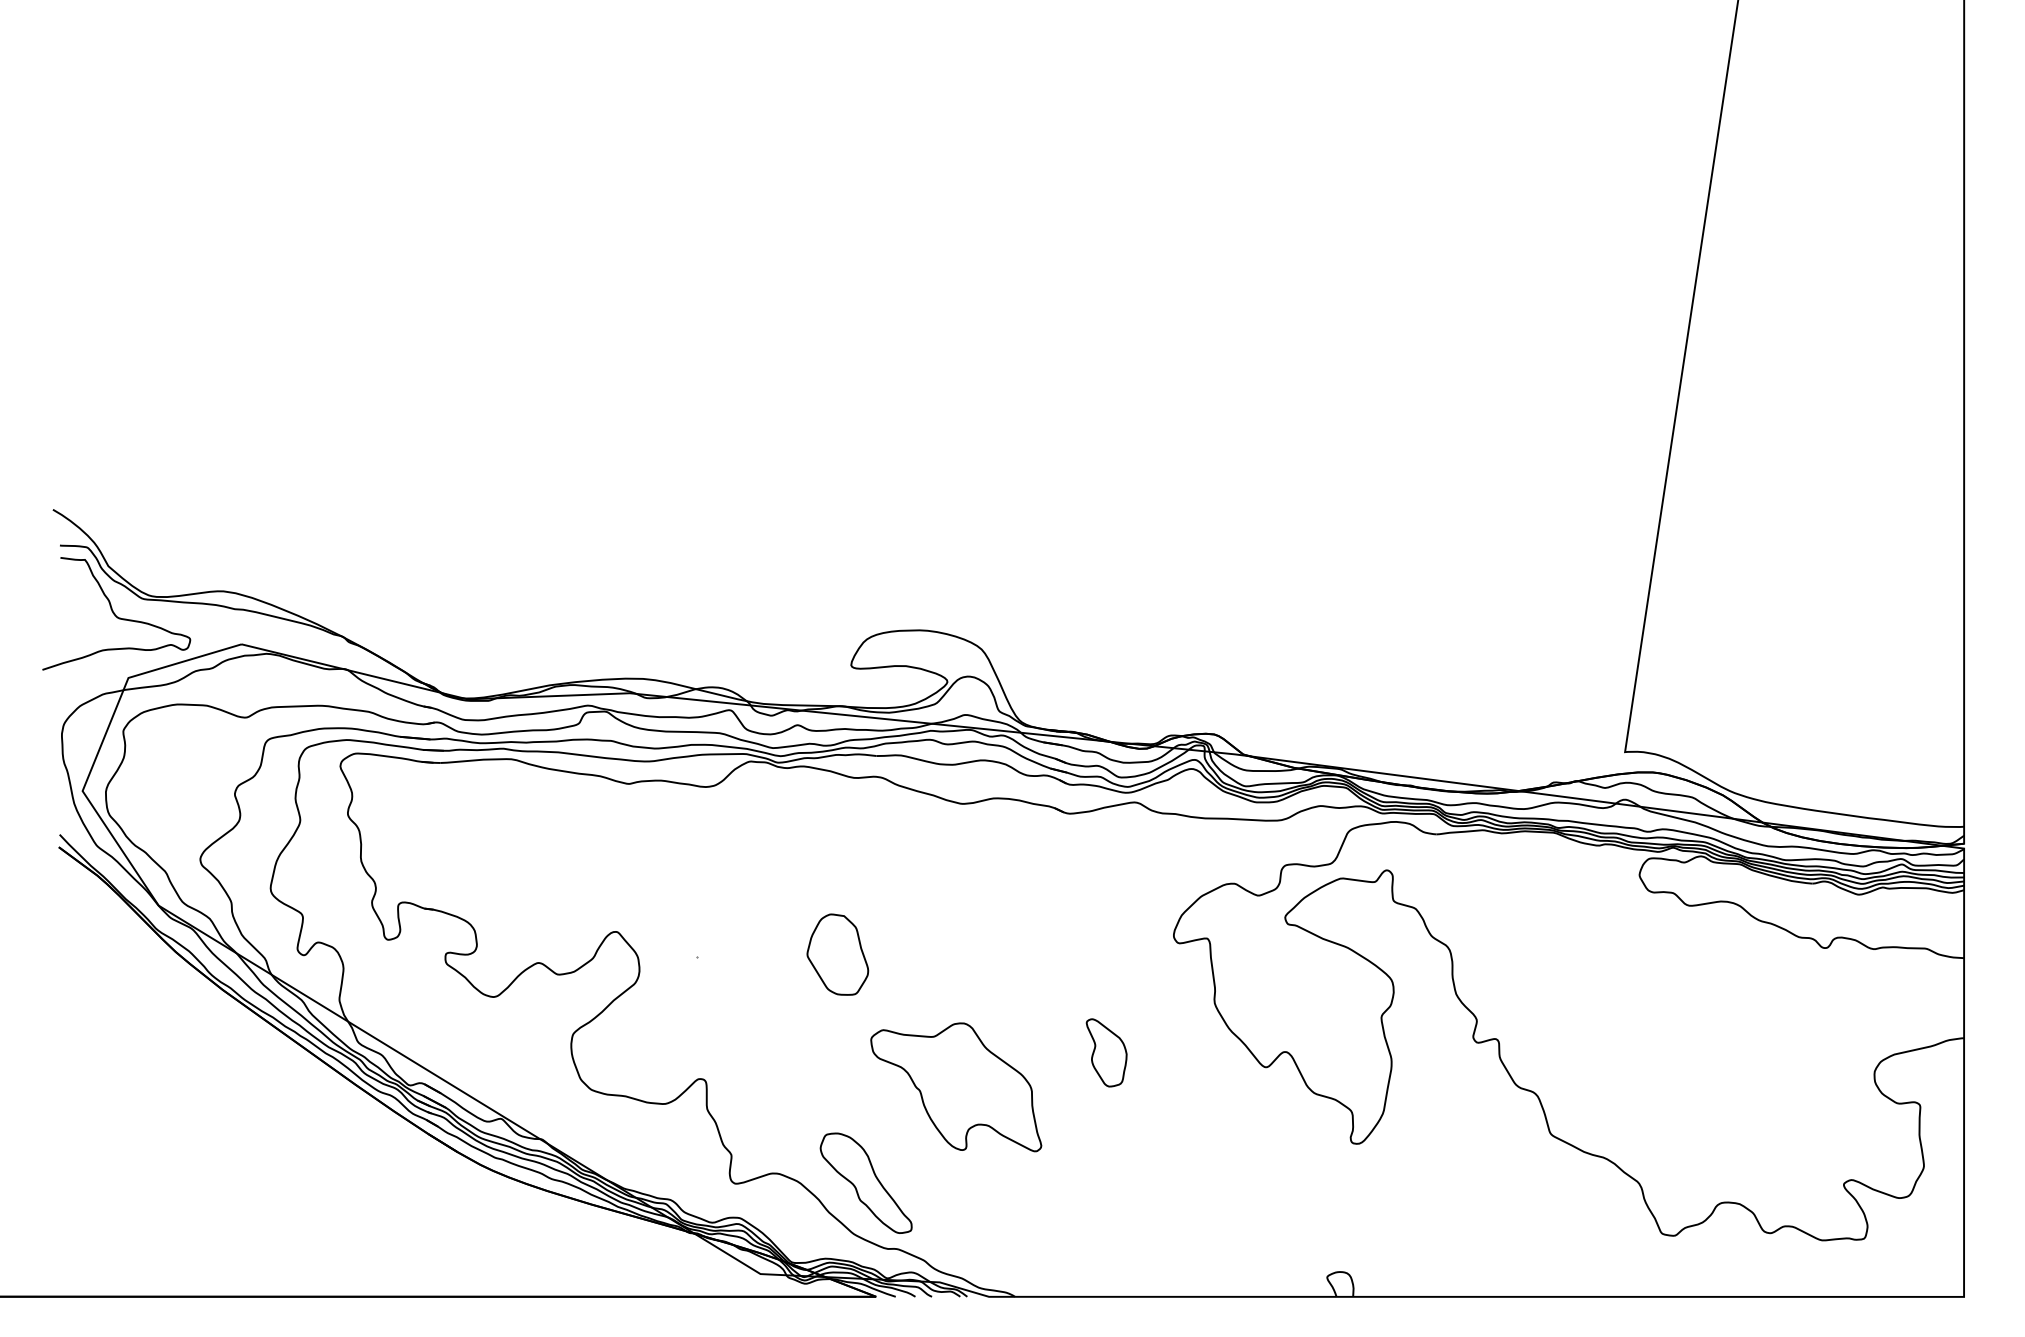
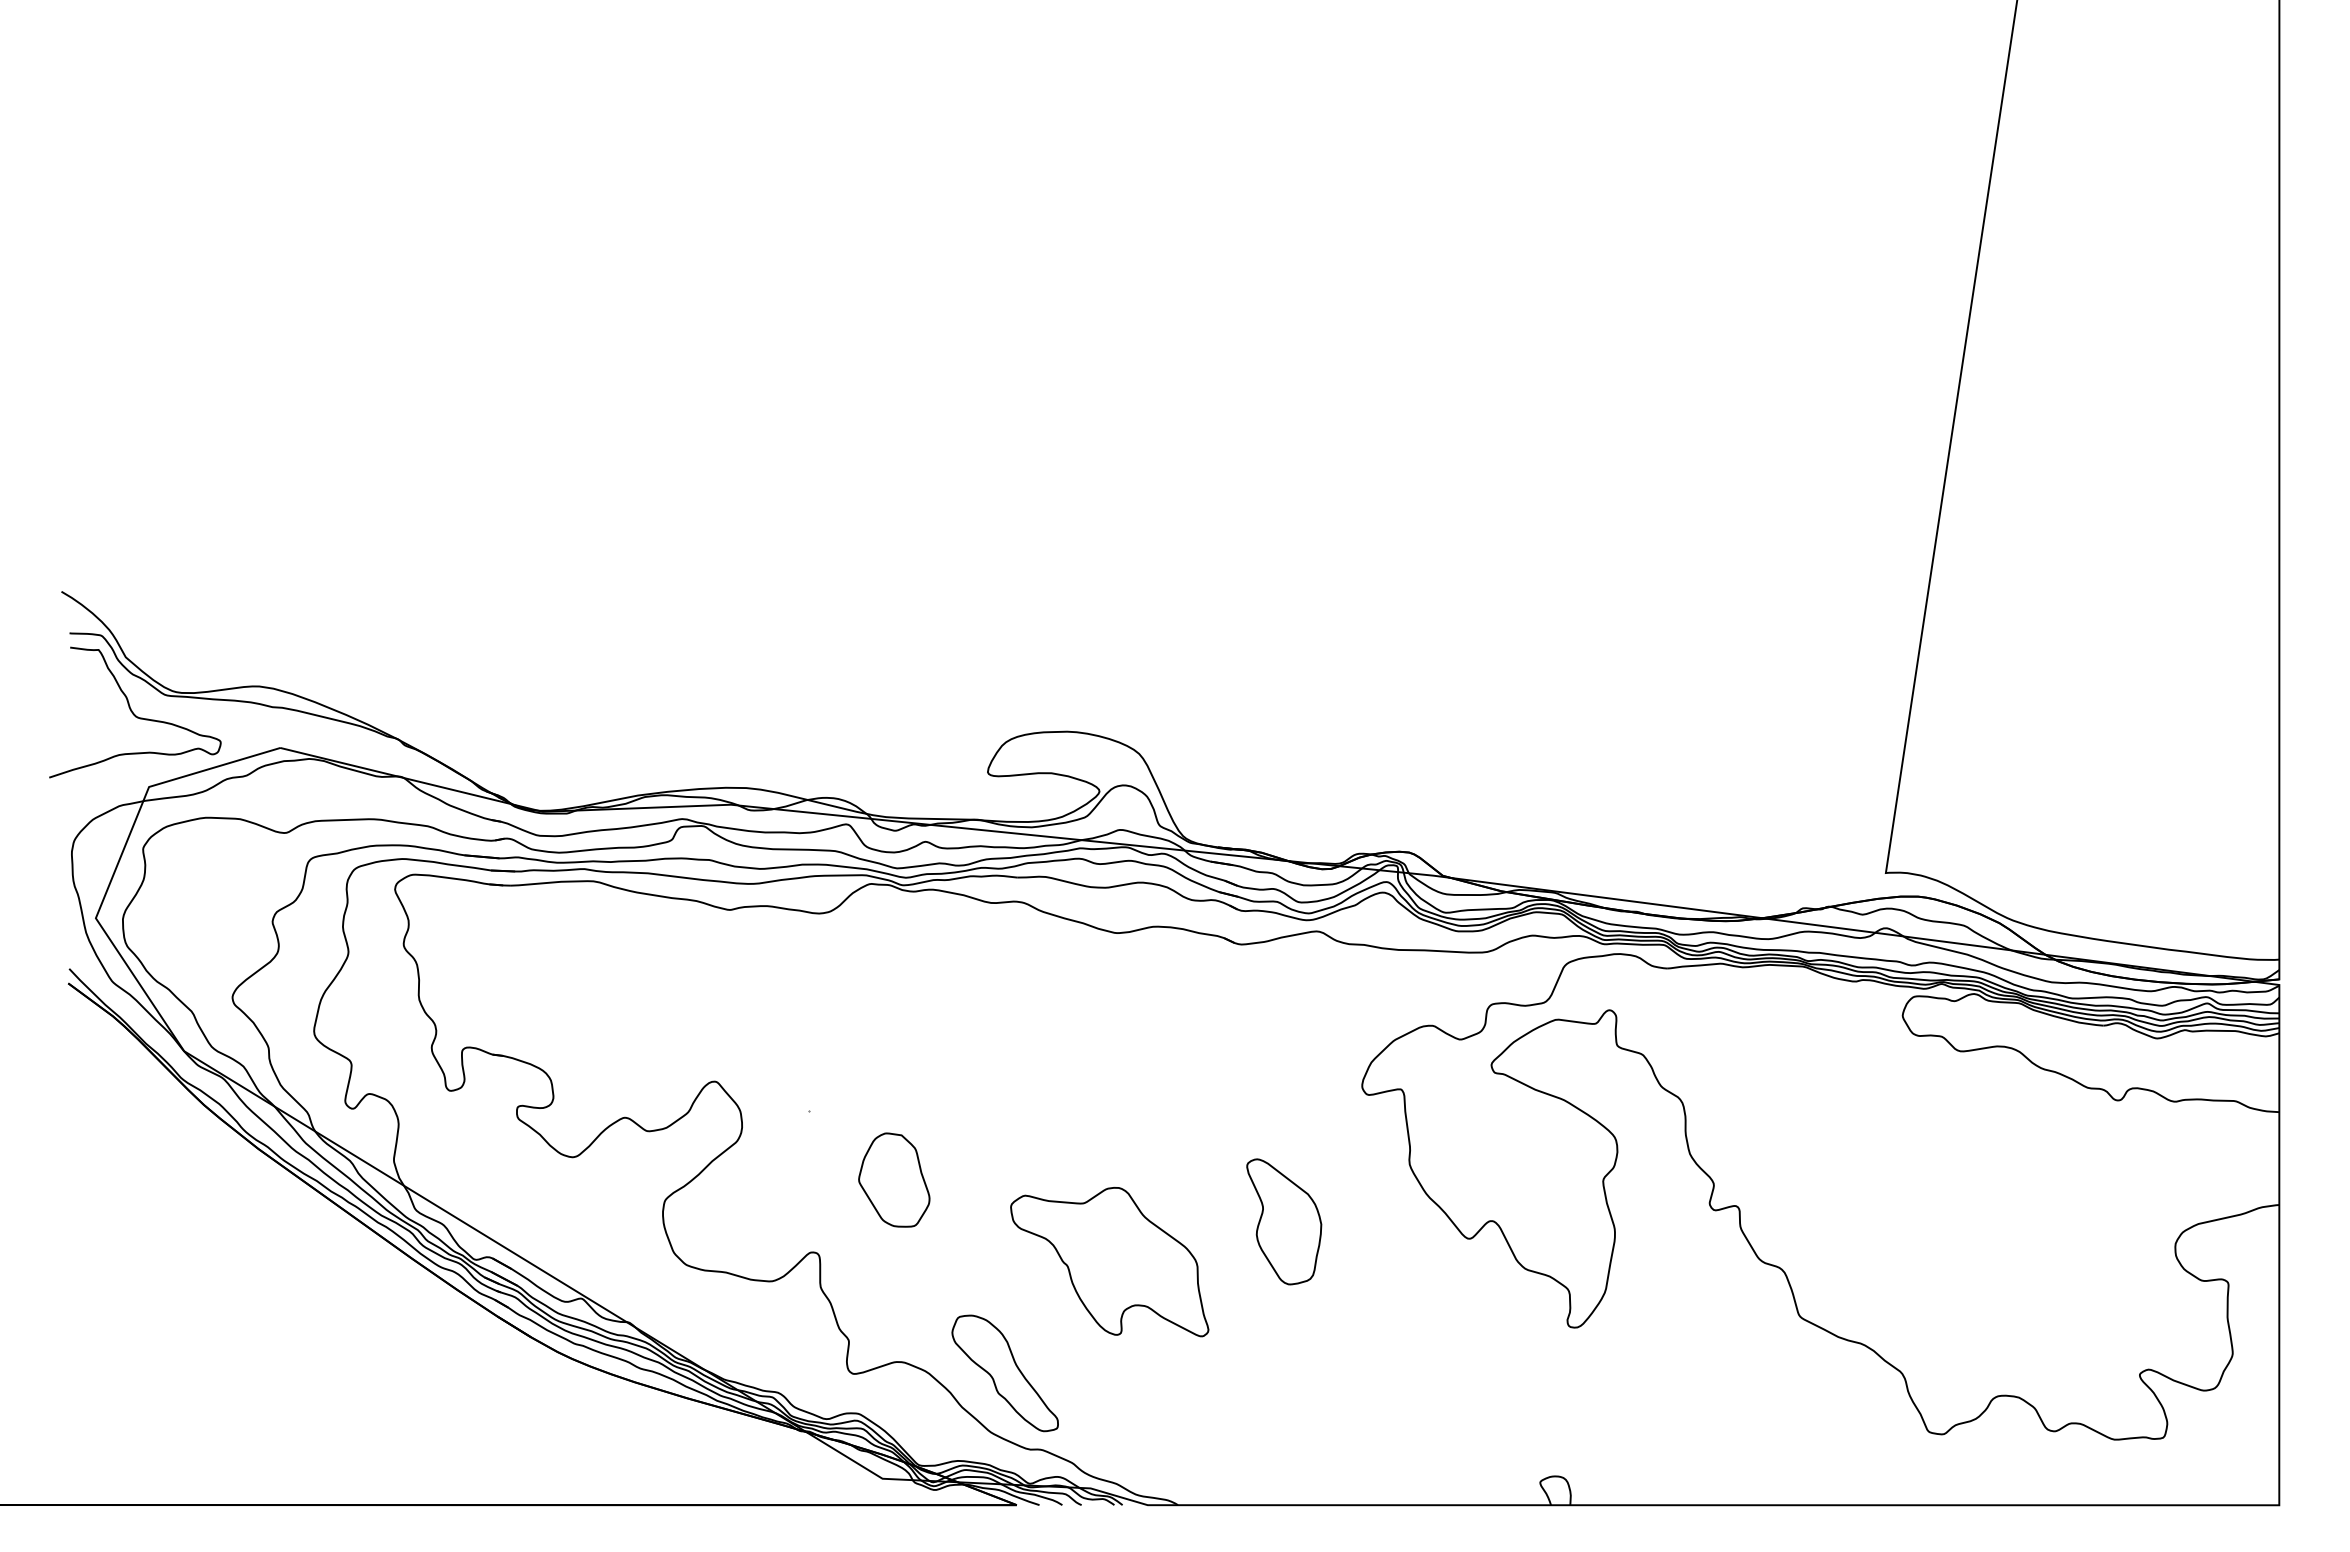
part: (838, 954) -> (894, 1179), moved
part: (1106, 1053) -> (1284, 1222), size x1.6

